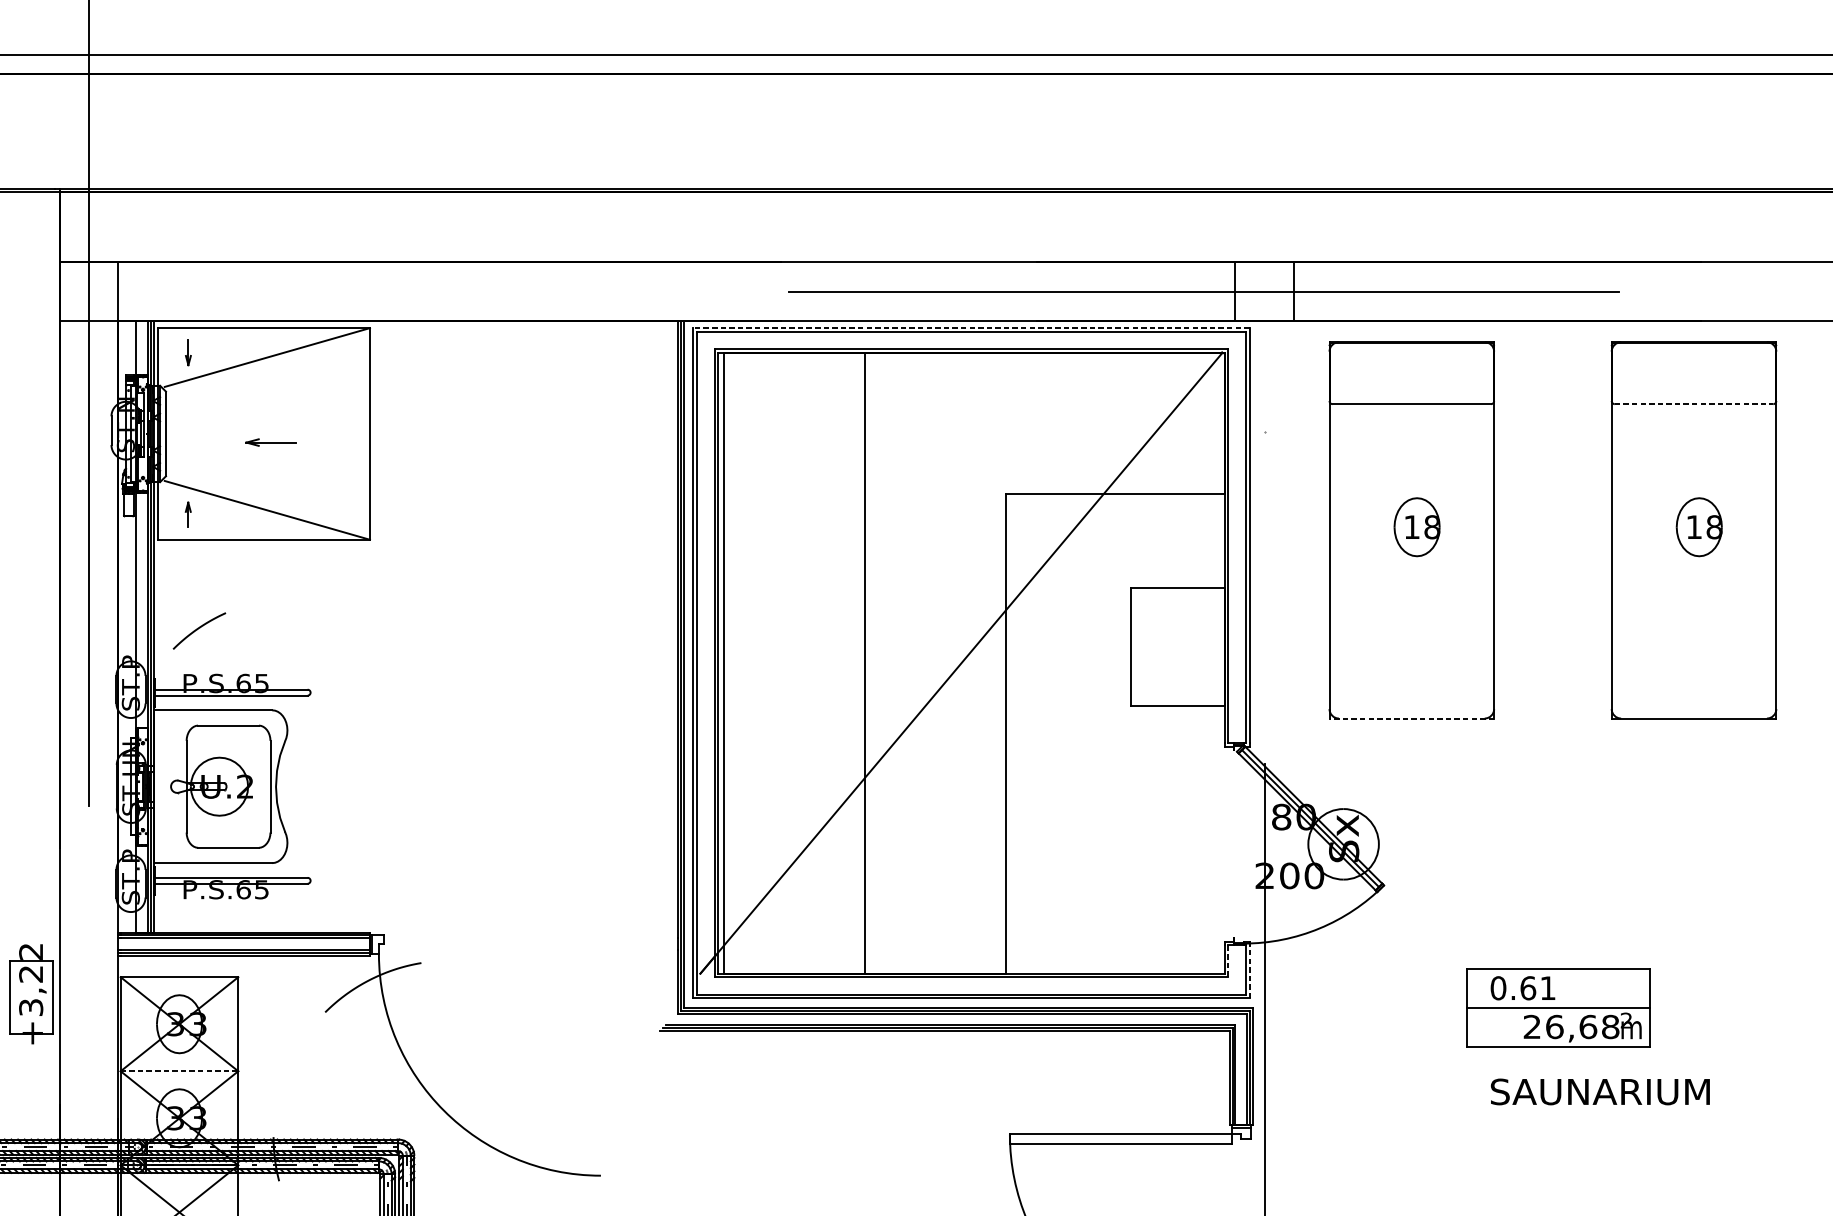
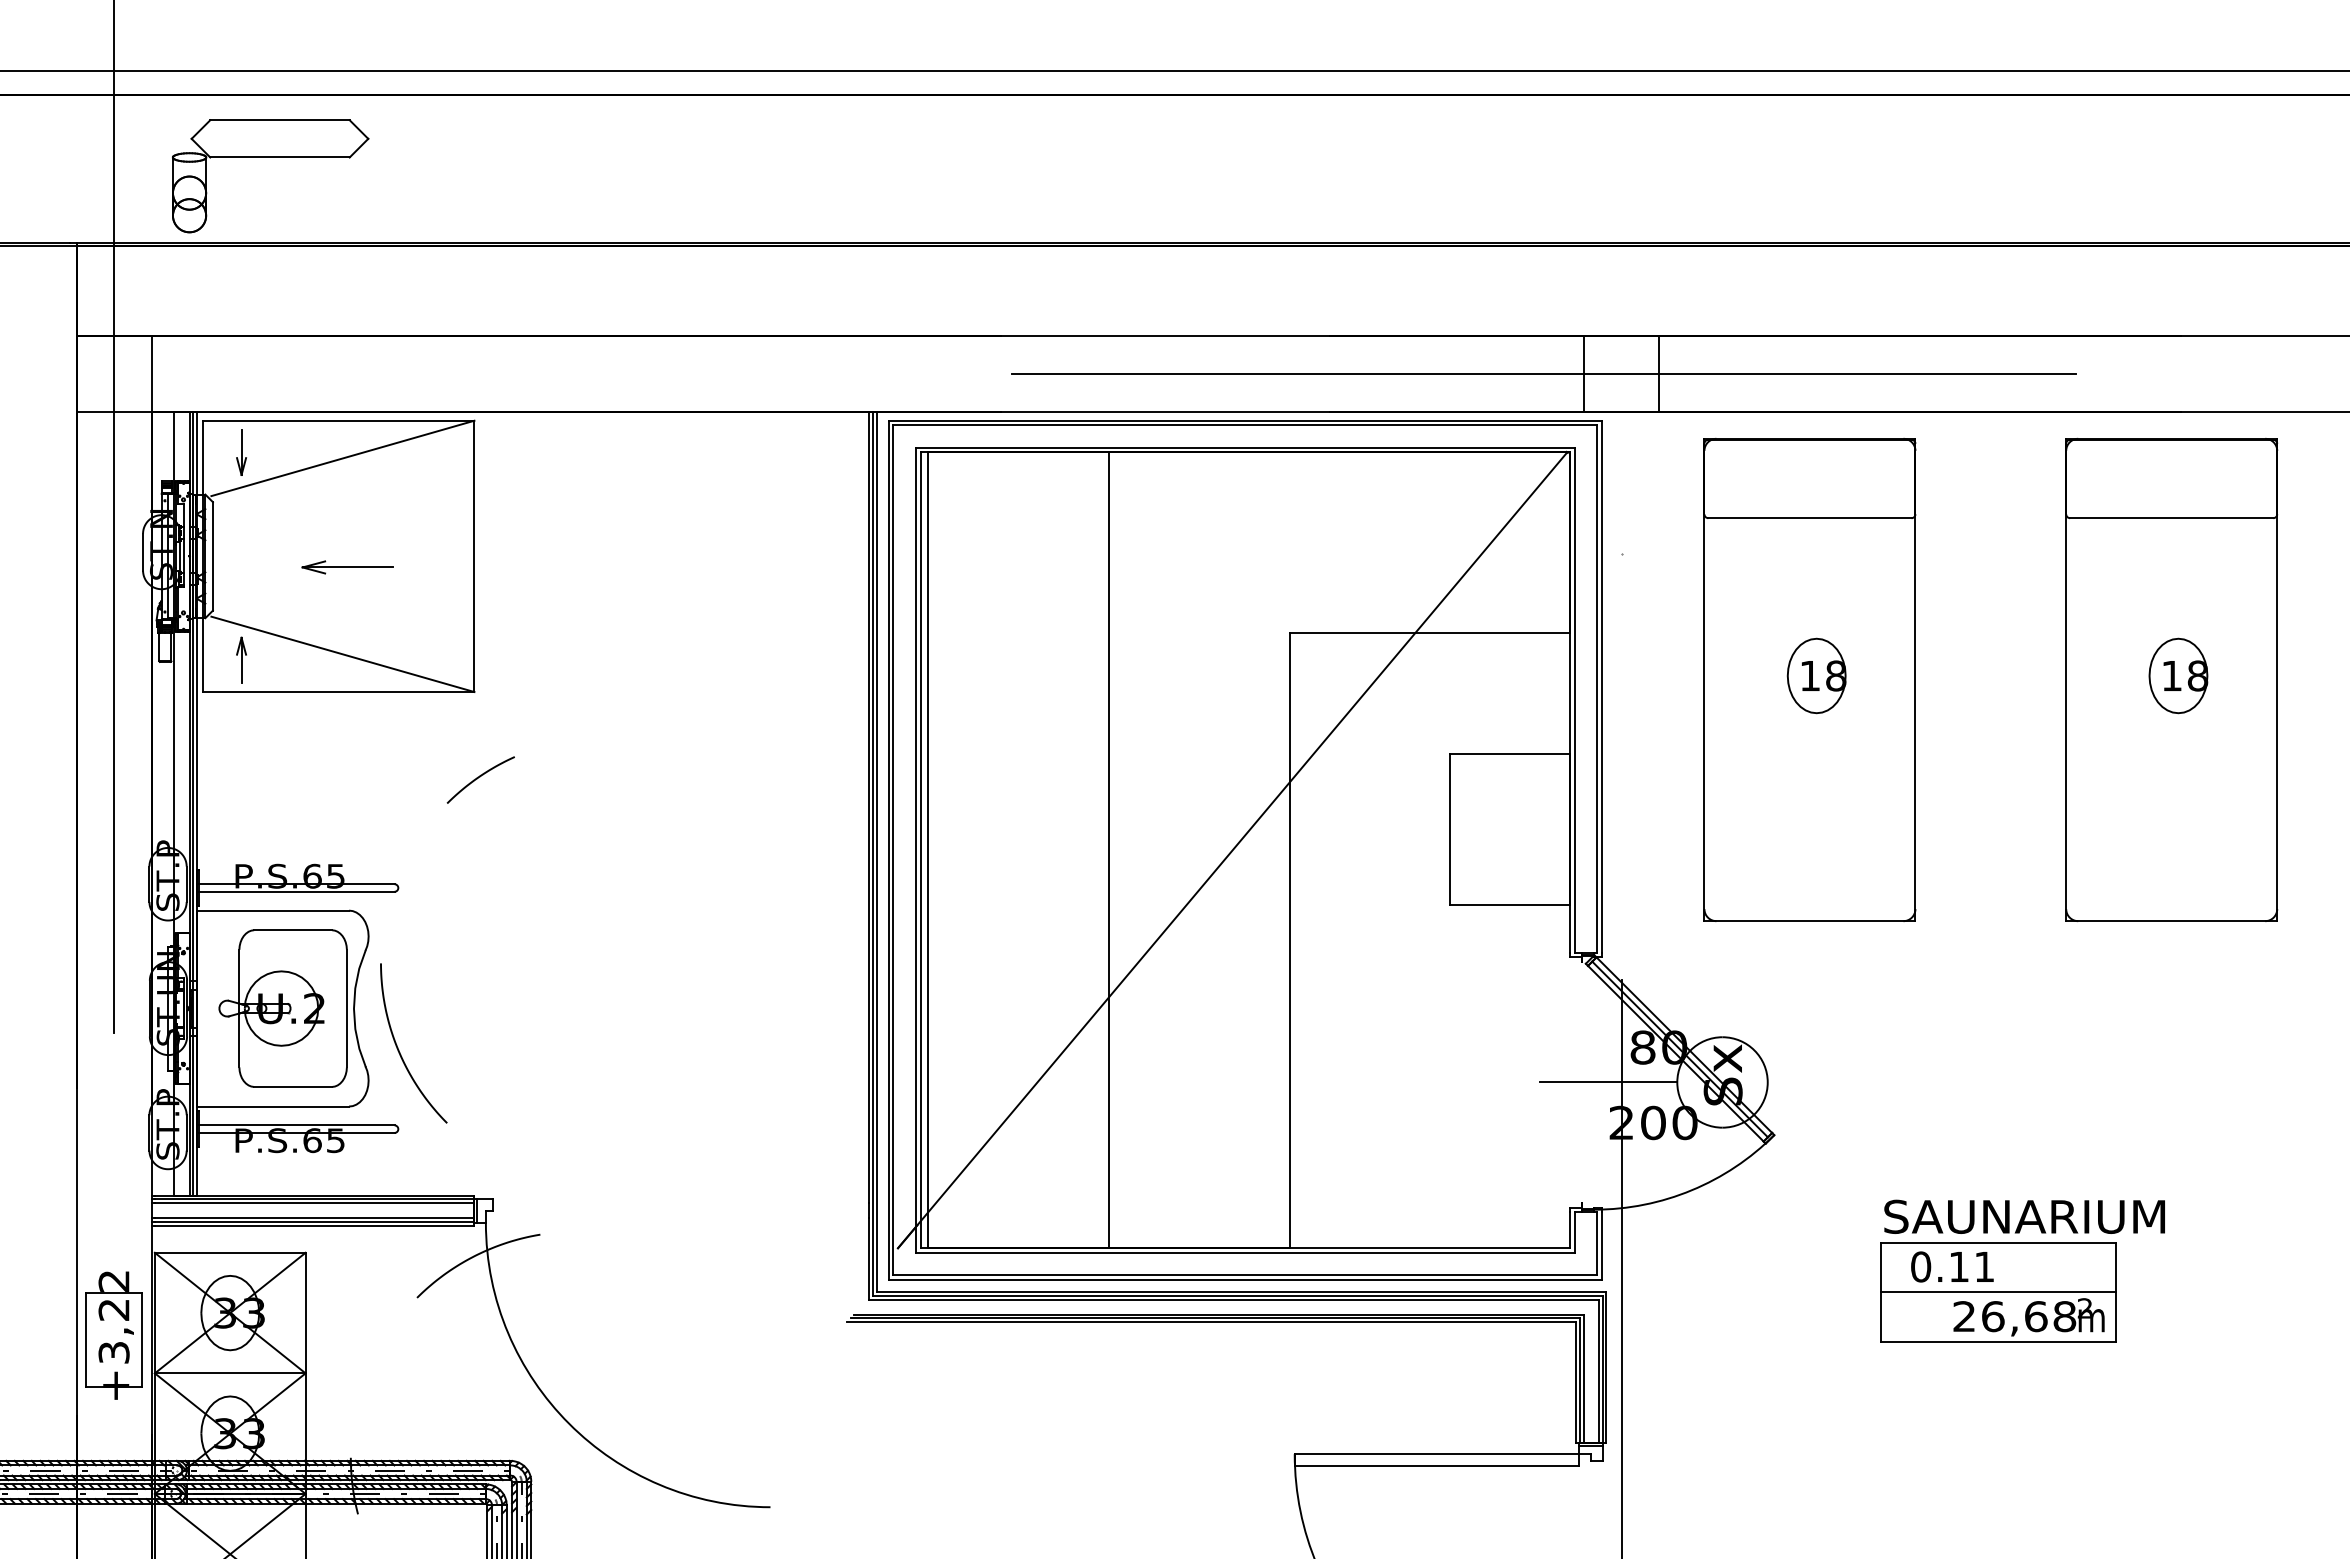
part: (210, 122) -> (270, 157), added
line: (970, 327) -> (1244, 420), dashed -> solid
part: (188, 352) -> (241, 452), size x1.43
line: (1693, 404) -> (2171, 518), dashed -> solid
part: (270, 442) -> (347, 567), size x1.43
part: (188, 514) -> (241, 659), size x1.43
curve: (199, 629) -> (480, 777), moved
line: (1411, 718) -> (1809, 921), dashed -> solid
curve: (310, 817) -> (398, 1047), added
line: (1254, 844) -> (1608, 1082), added
line: (1228, 961) -> (1574, 1232), dashed -> solid
line: (1249, 972) -> (1601, 1246), dashed -> solid
text: (1528, 987) -> (1959, 1266), 0.61 -> 0.11
part: (30, 994) -> (113, 1335), moved
line: (179, 1071) -> (230, 1373), dashed -> solid
text: (1600, 1091) -> (2024, 1216), moved

